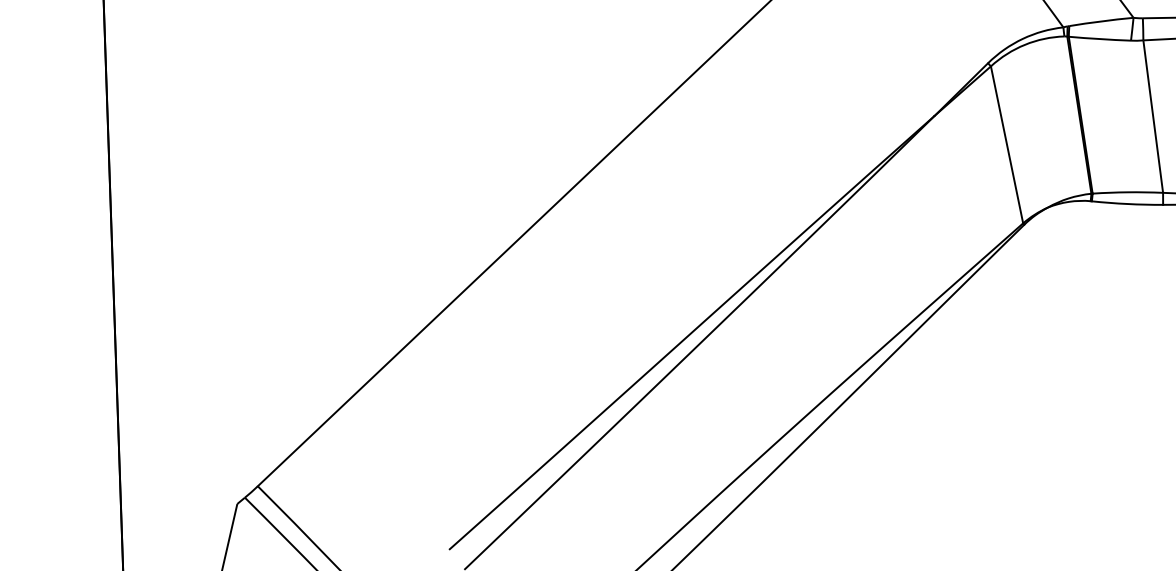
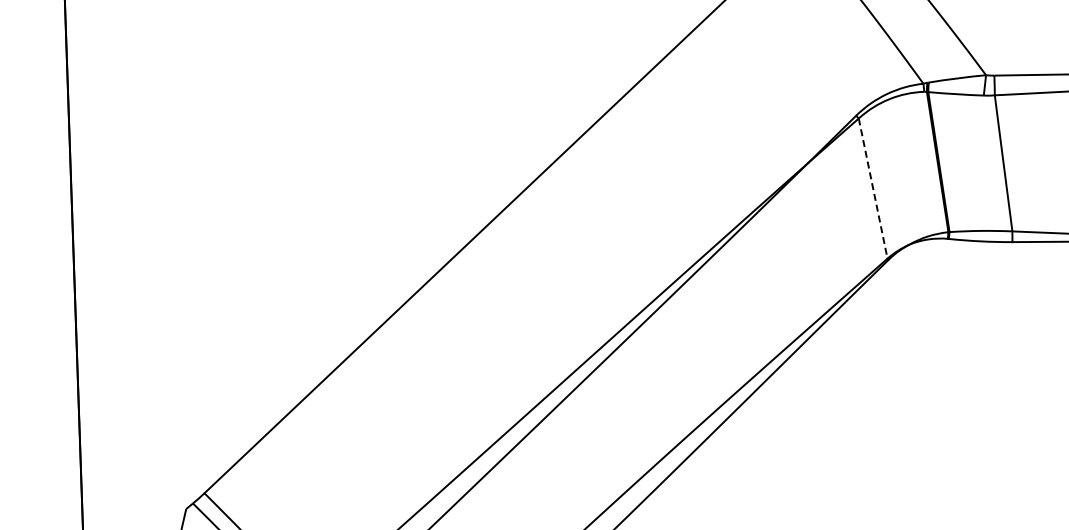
line: (1007, 144) -> (873, 188), solid -> dashed

